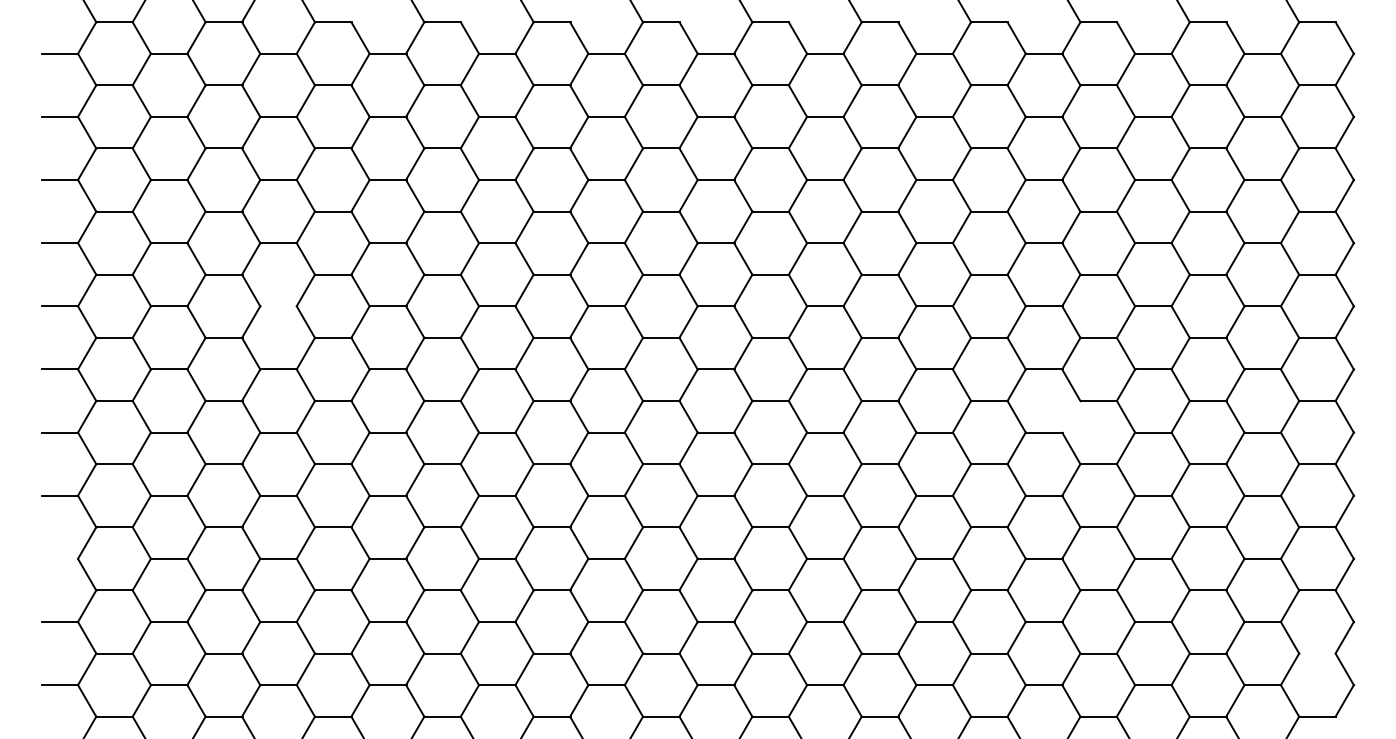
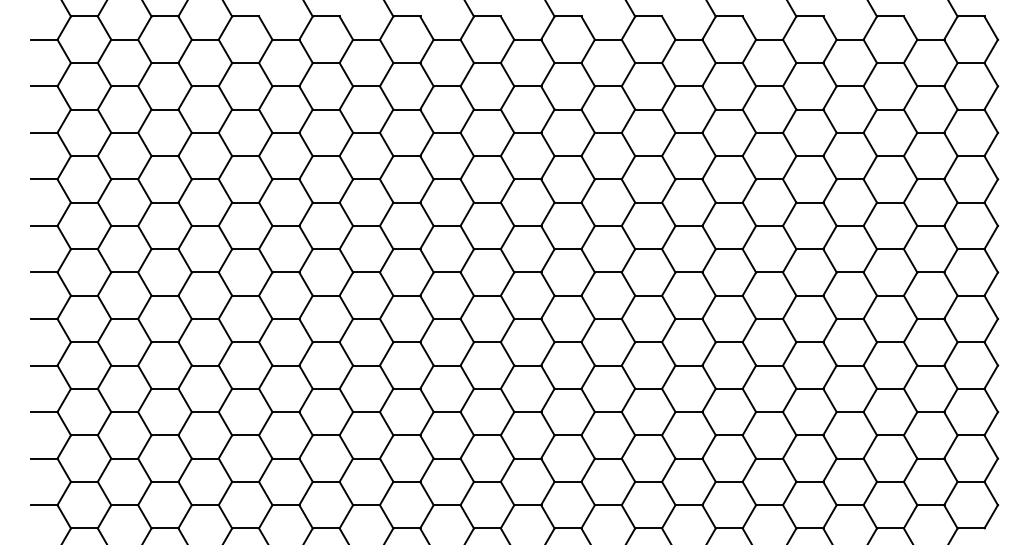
line: (278, 306) -> (205, 226), added
line: (1071, 416) -> (789, 307), added
line: (60, 558) -> (44, 411), added
line: (1317, 653) -> (971, 481), added

